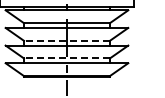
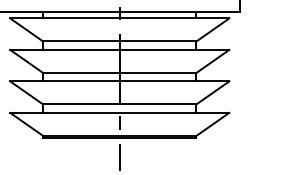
line: (66, 40) -> (118, 72), dashed -> solid
line: (66, 58) -> (118, 104), dashed -> solid

